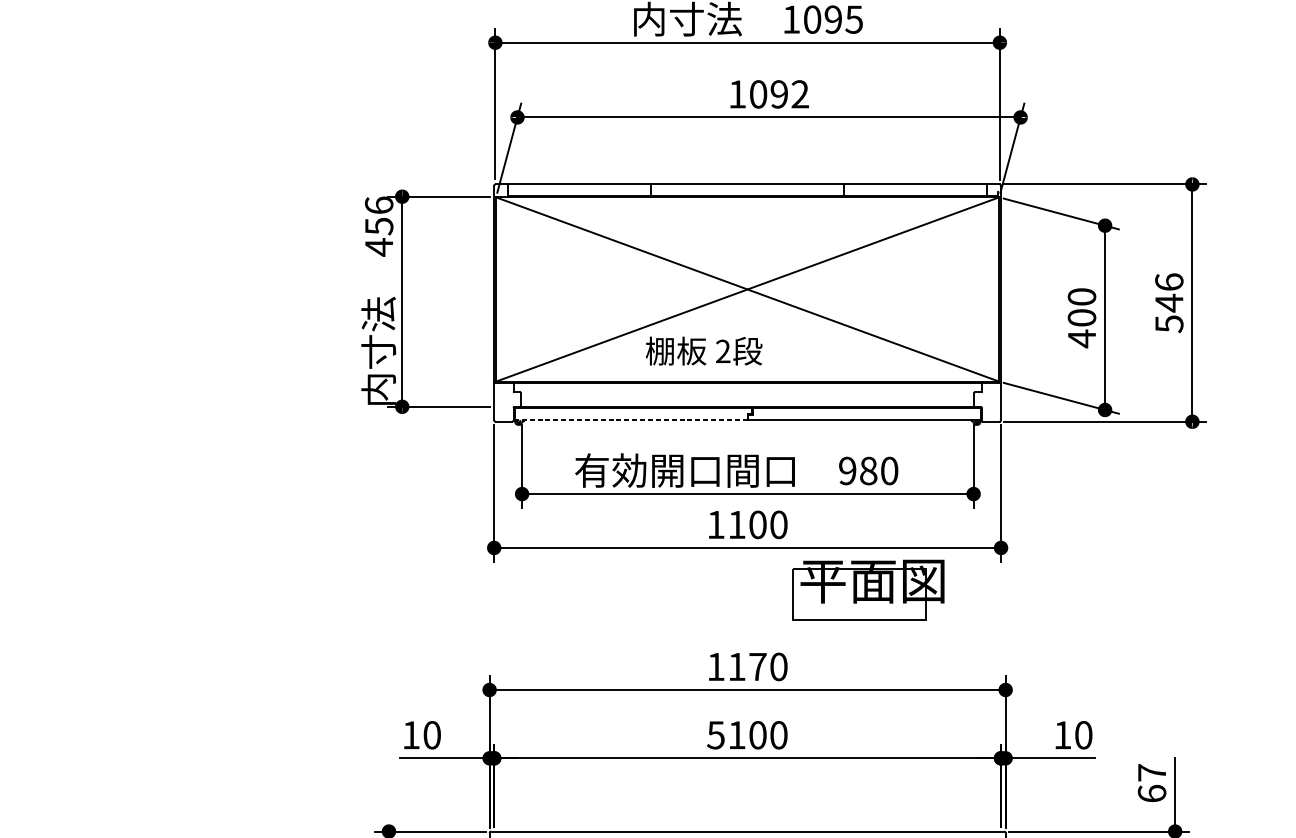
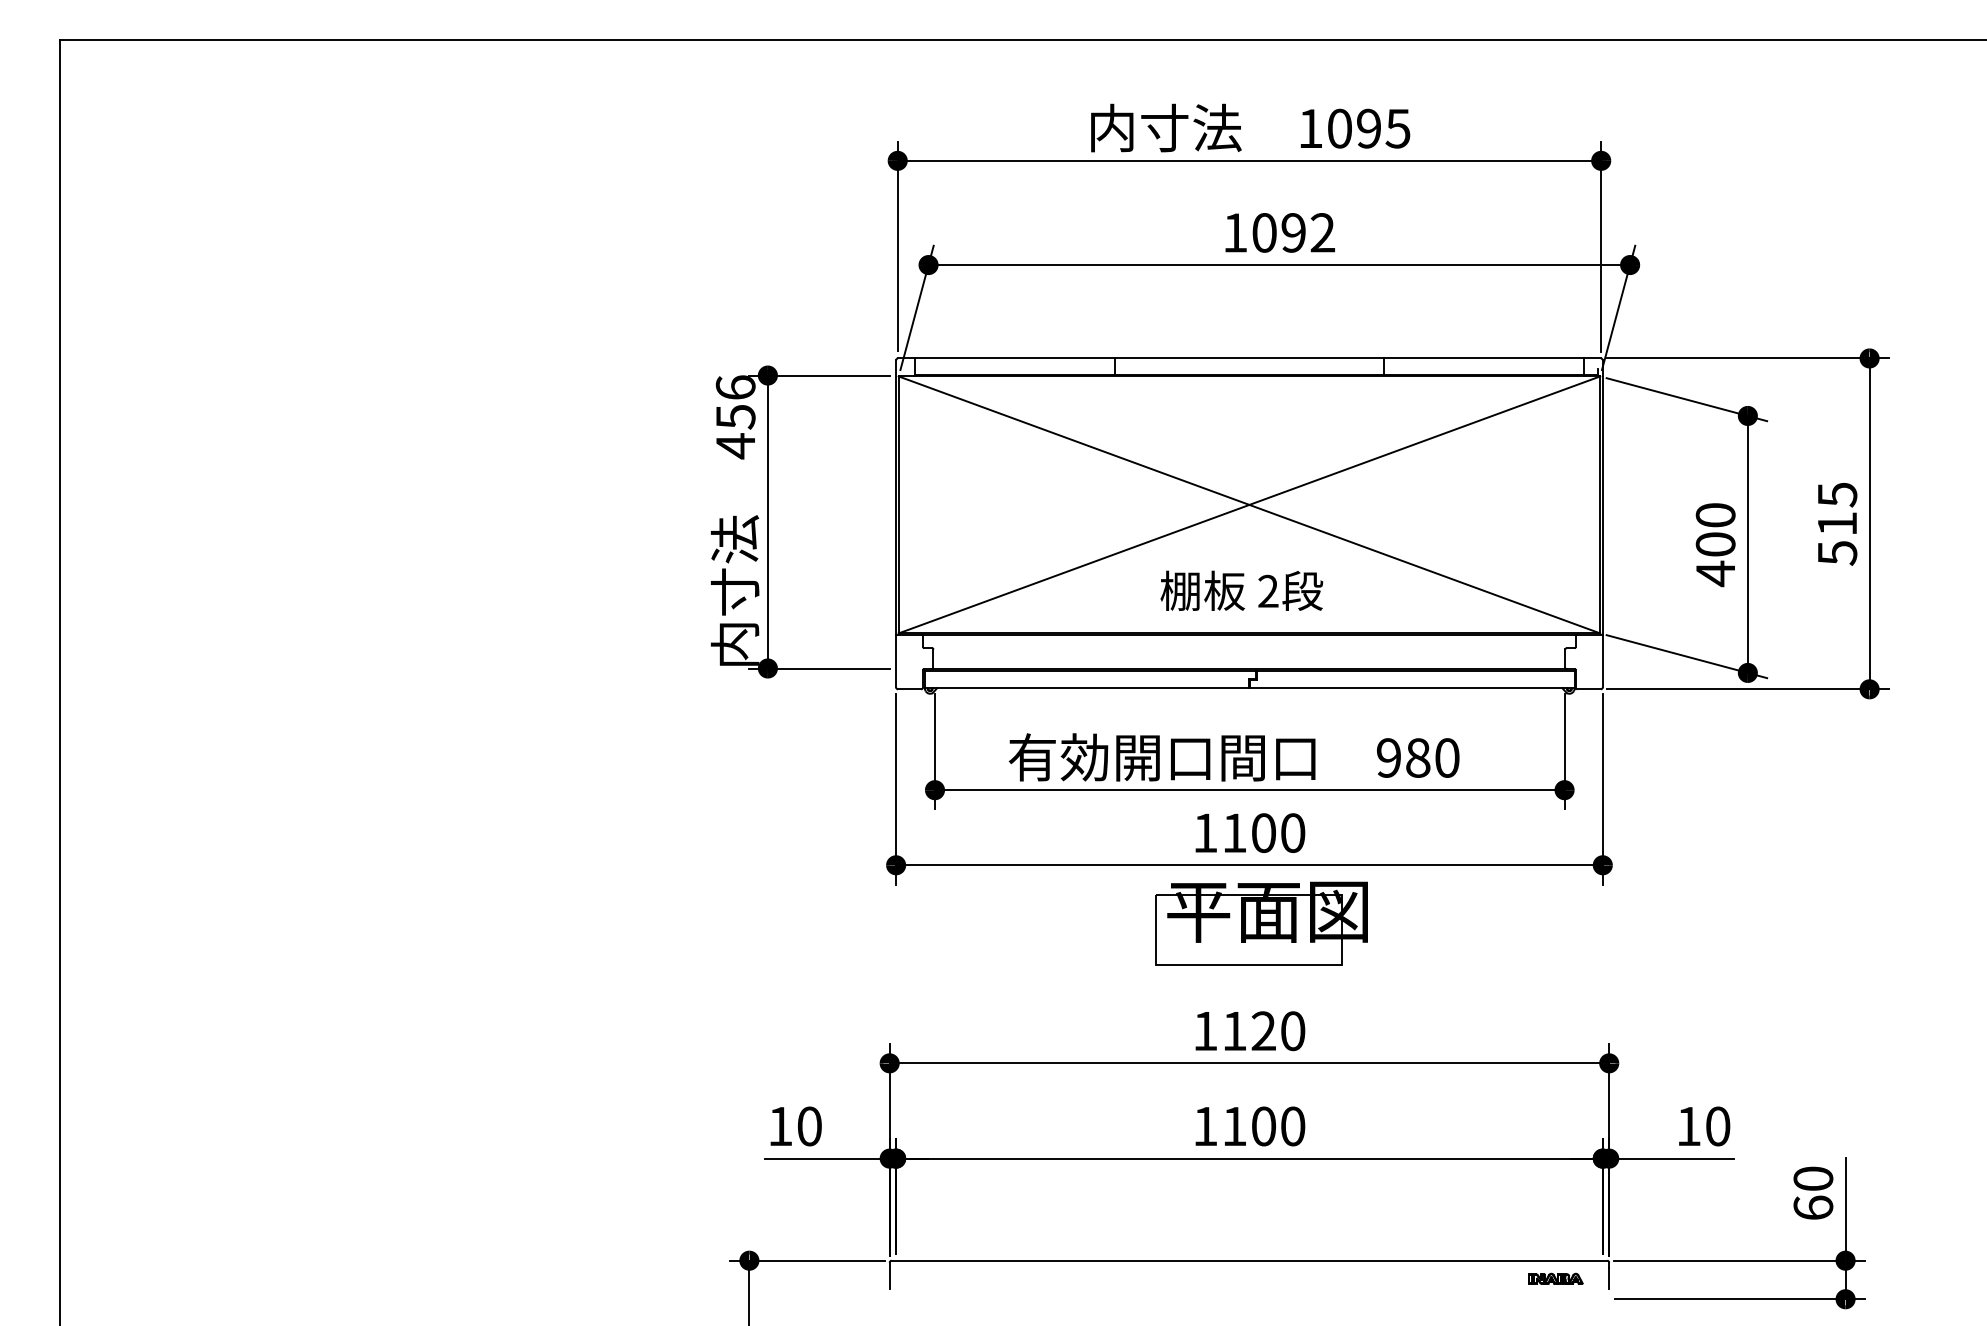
text: (1169, 292) -> (1837, 509), 546 -> 515
text: (703, 350) -> (1241, 590), moved
line: (630, 420) -> (1086, 687), dashed -> solid
part: (868, 589) -> (1261, 923), moved
text: (757, 666) -> (1263, 1030), 1170 -> 1120
text: (715, 735) -> (1204, 1126), 5100 -> 1100
text: (1152, 772) -> (1813, 1178), 67 -> 60

